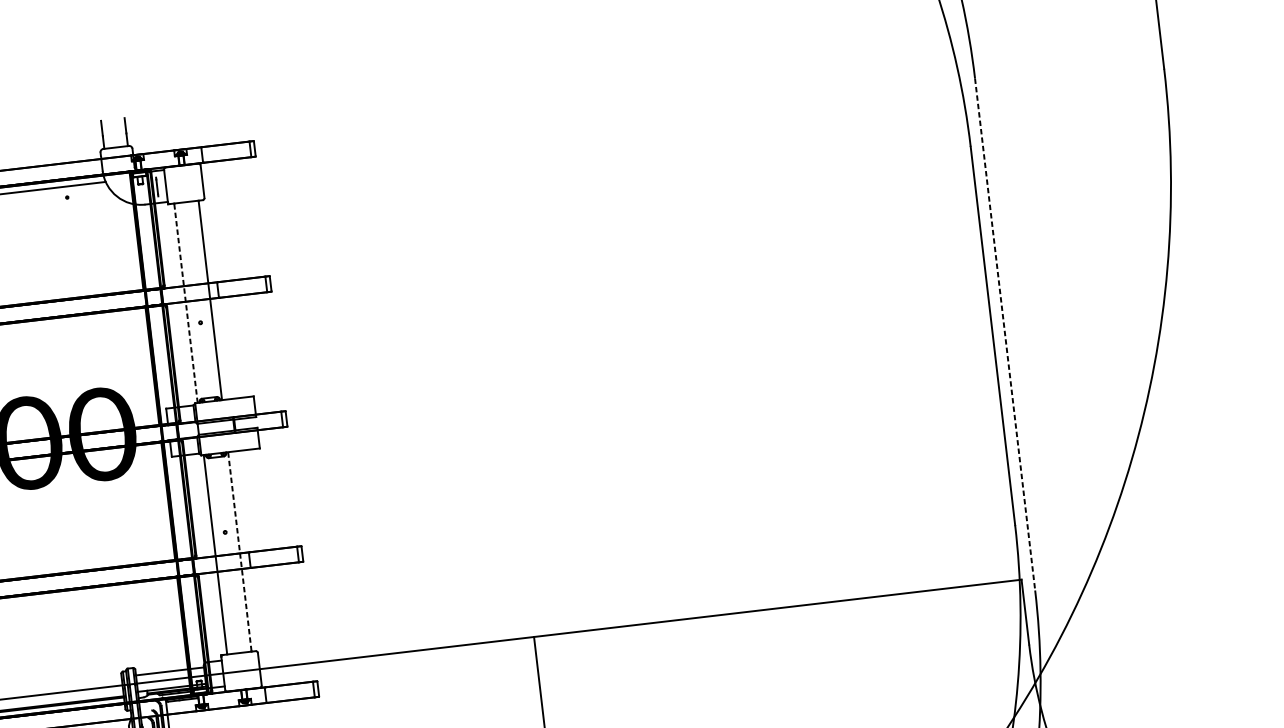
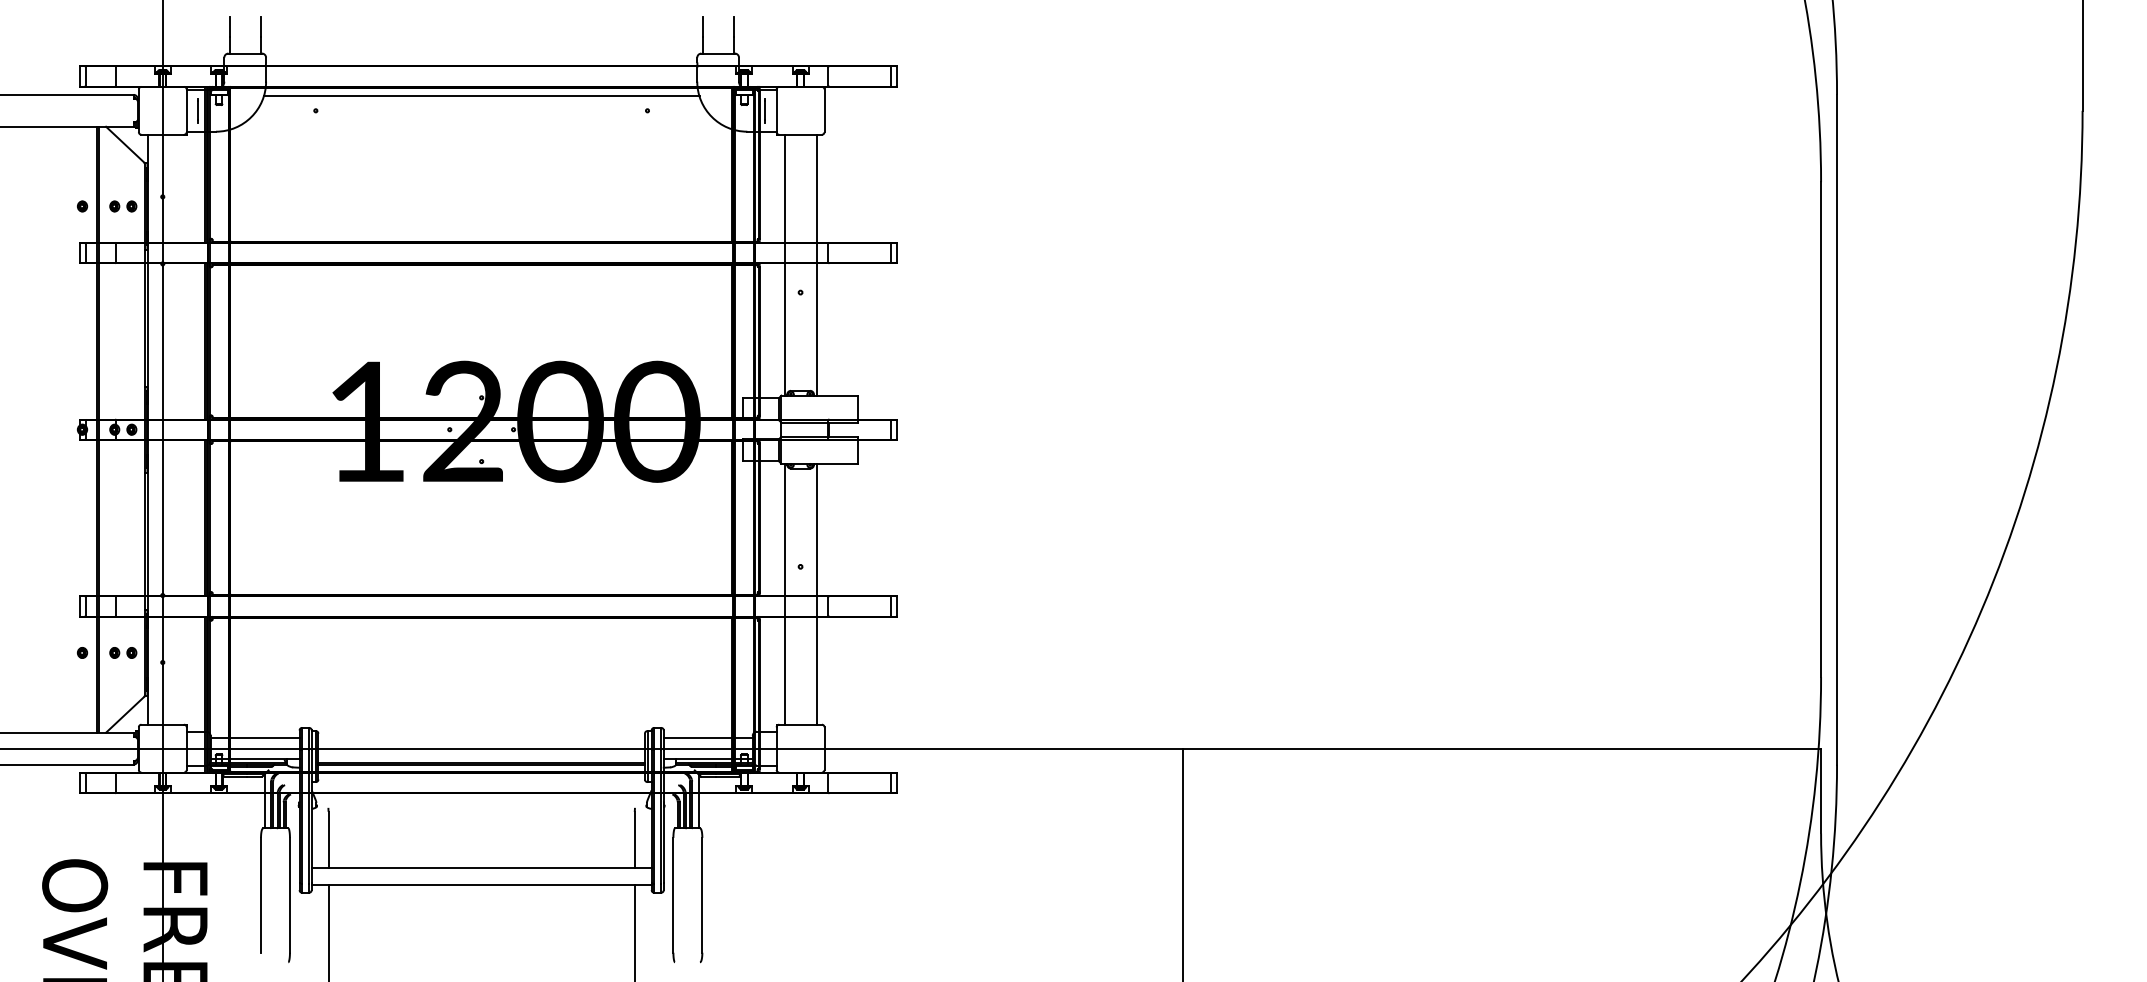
line: (185, 303) -> (784, 265), dashed -> solid
line: (1005, 334) -> (1837, 429), dashed -> solid
line: (239, 551) -> (816, 593), dashed -> solid

